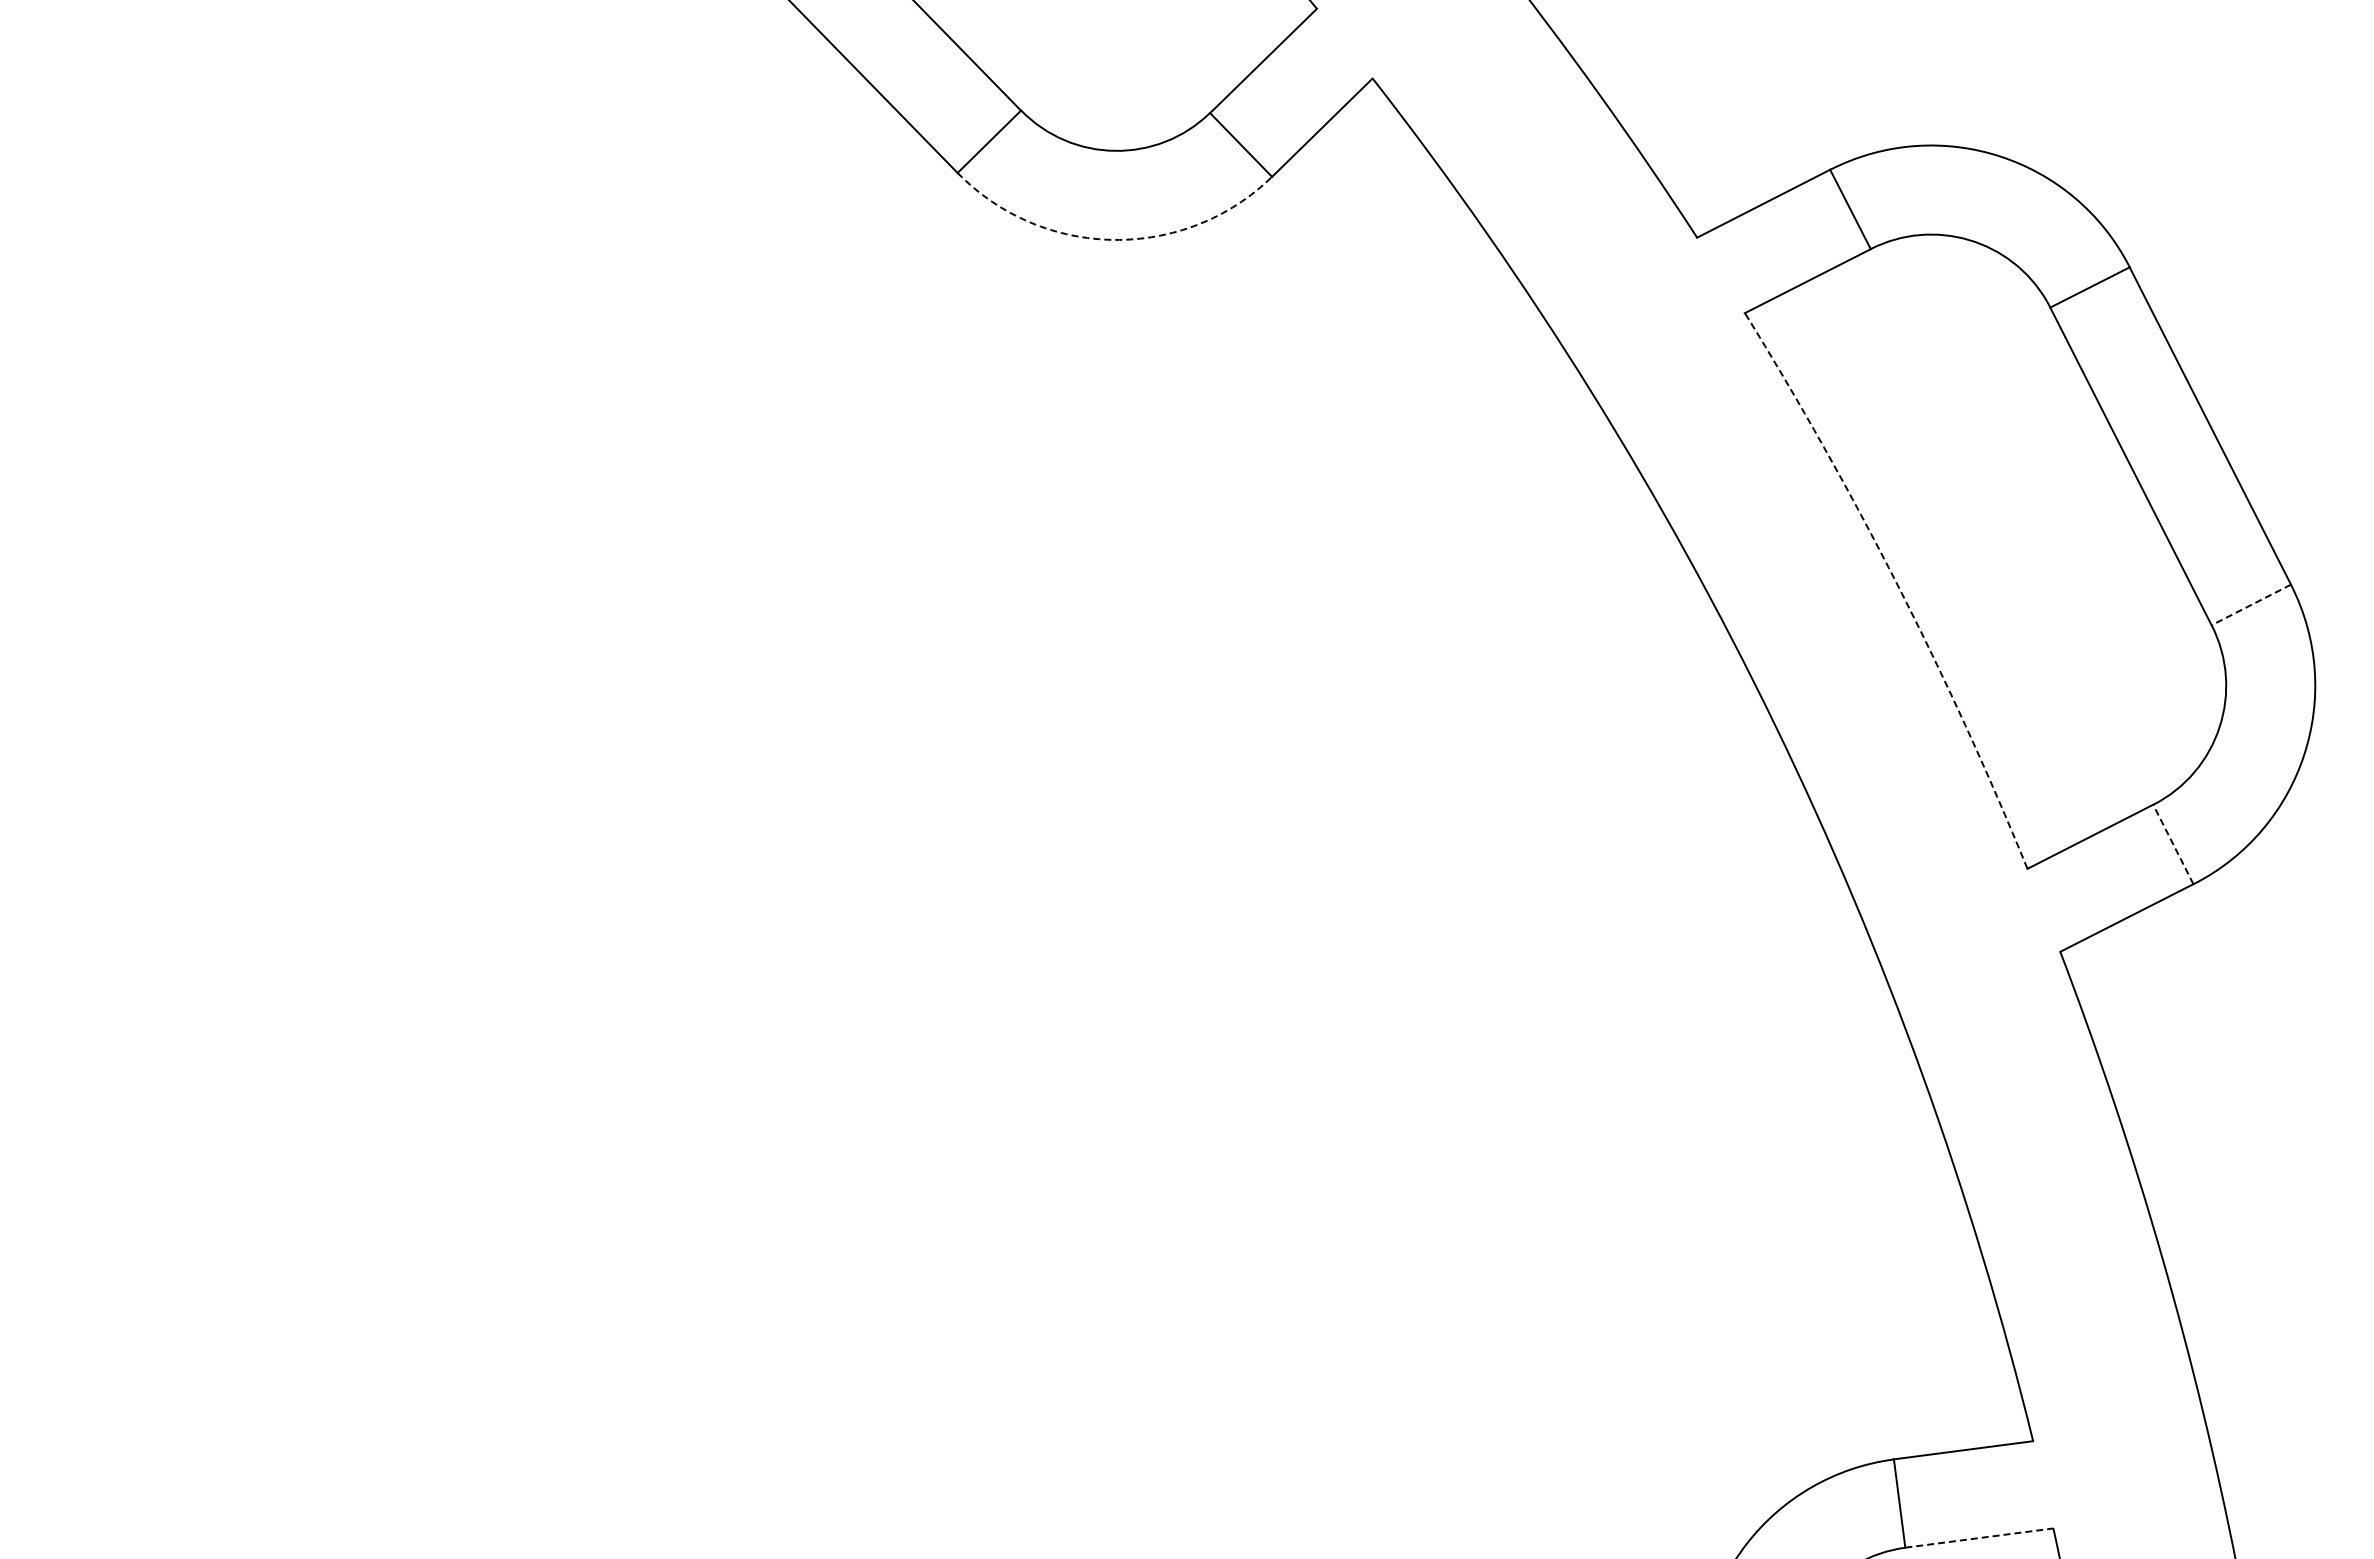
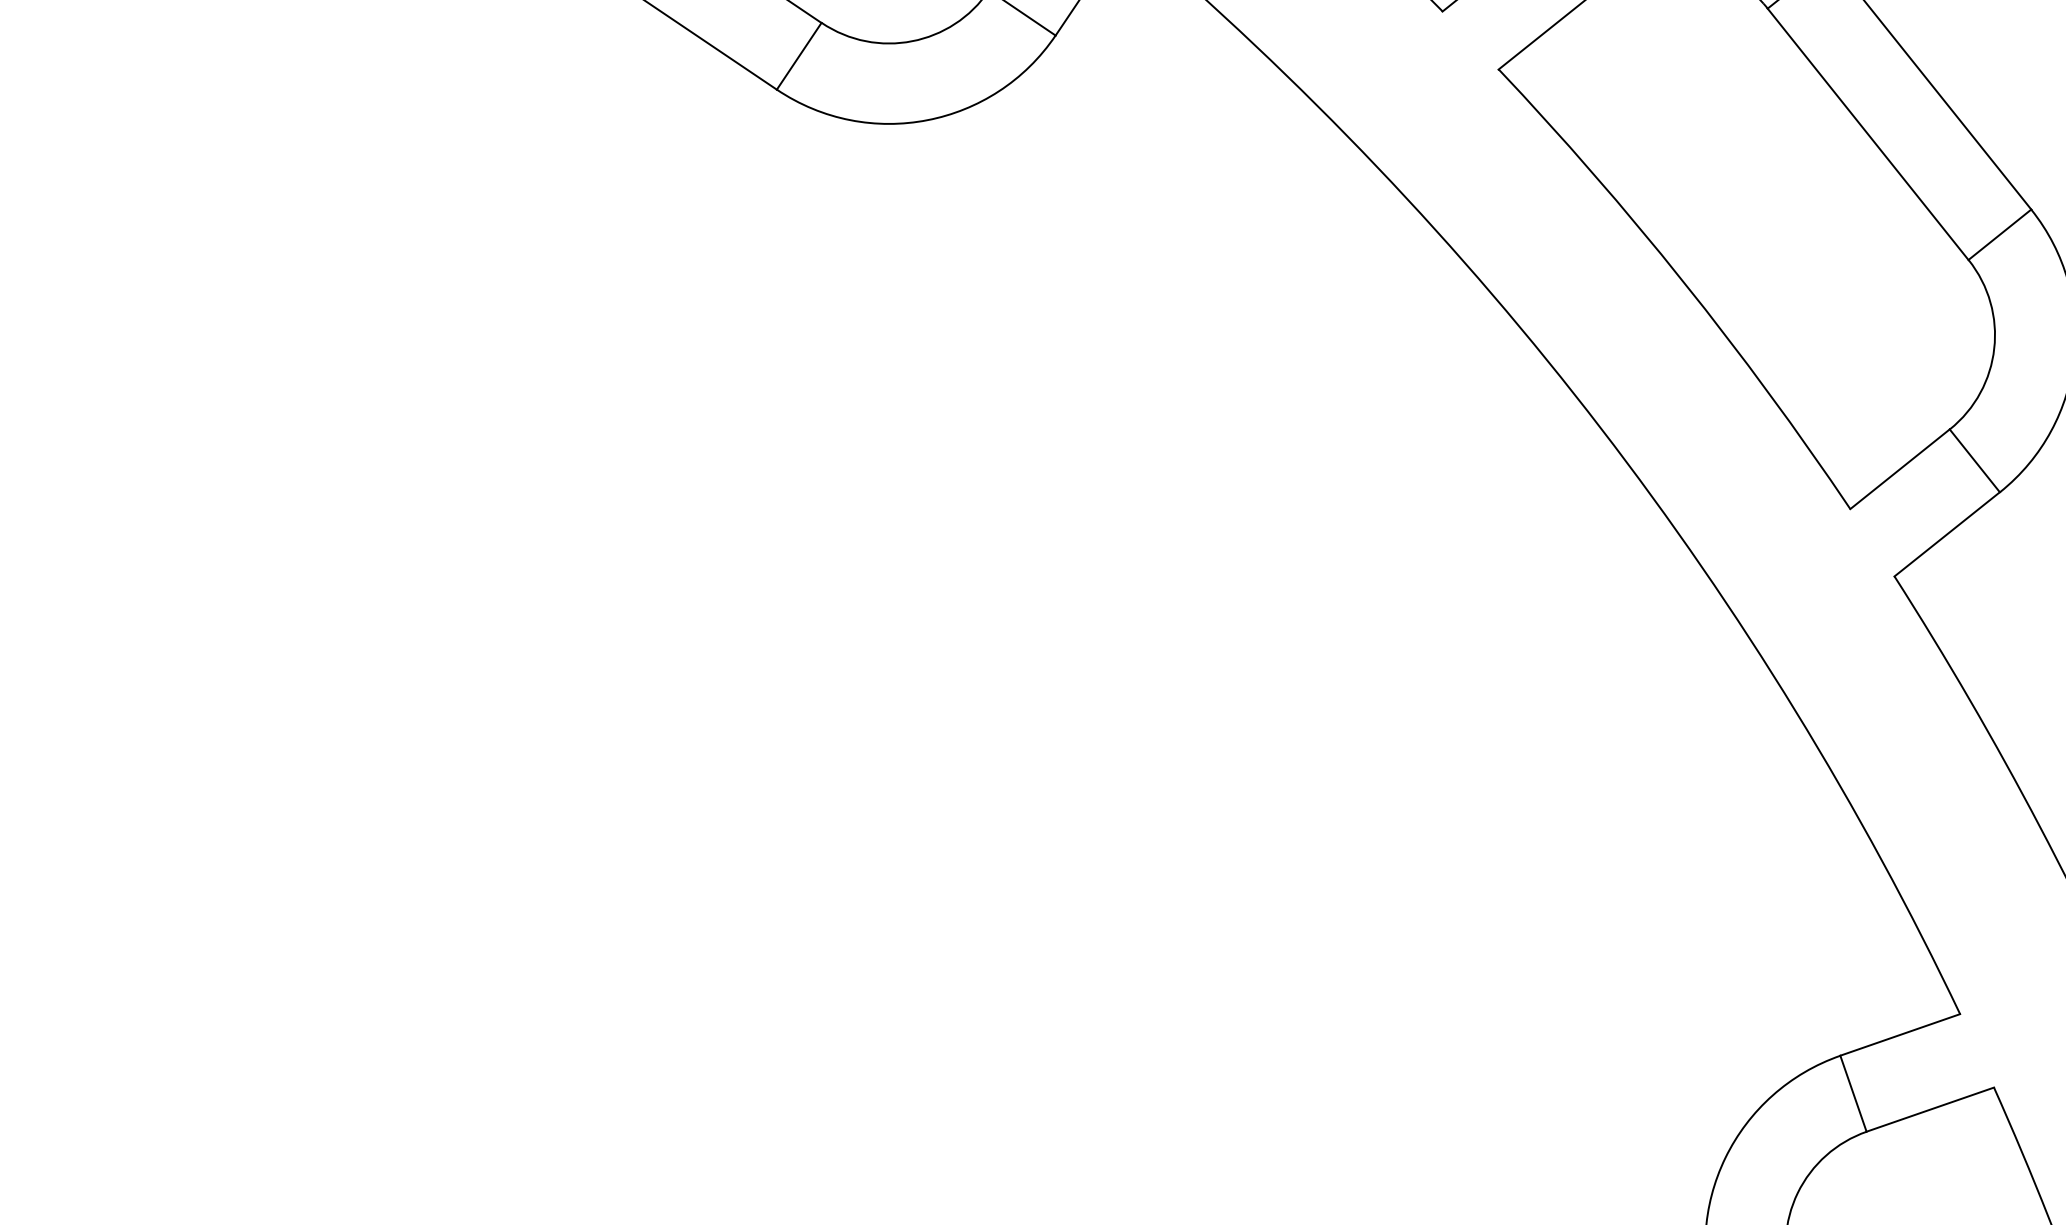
arc: (1114, 239) -> (927, 119), dashed -> solid
arc: (1897, 585) -> (1683, 282), dashed -> solid
line: (2251, 604) -> (1999, 234), dashed -> solid
line: (2173, 844) -> (1974, 460), dashed -> solid
line: (1979, 1538) -> (1930, 1110), dashed -> solid

